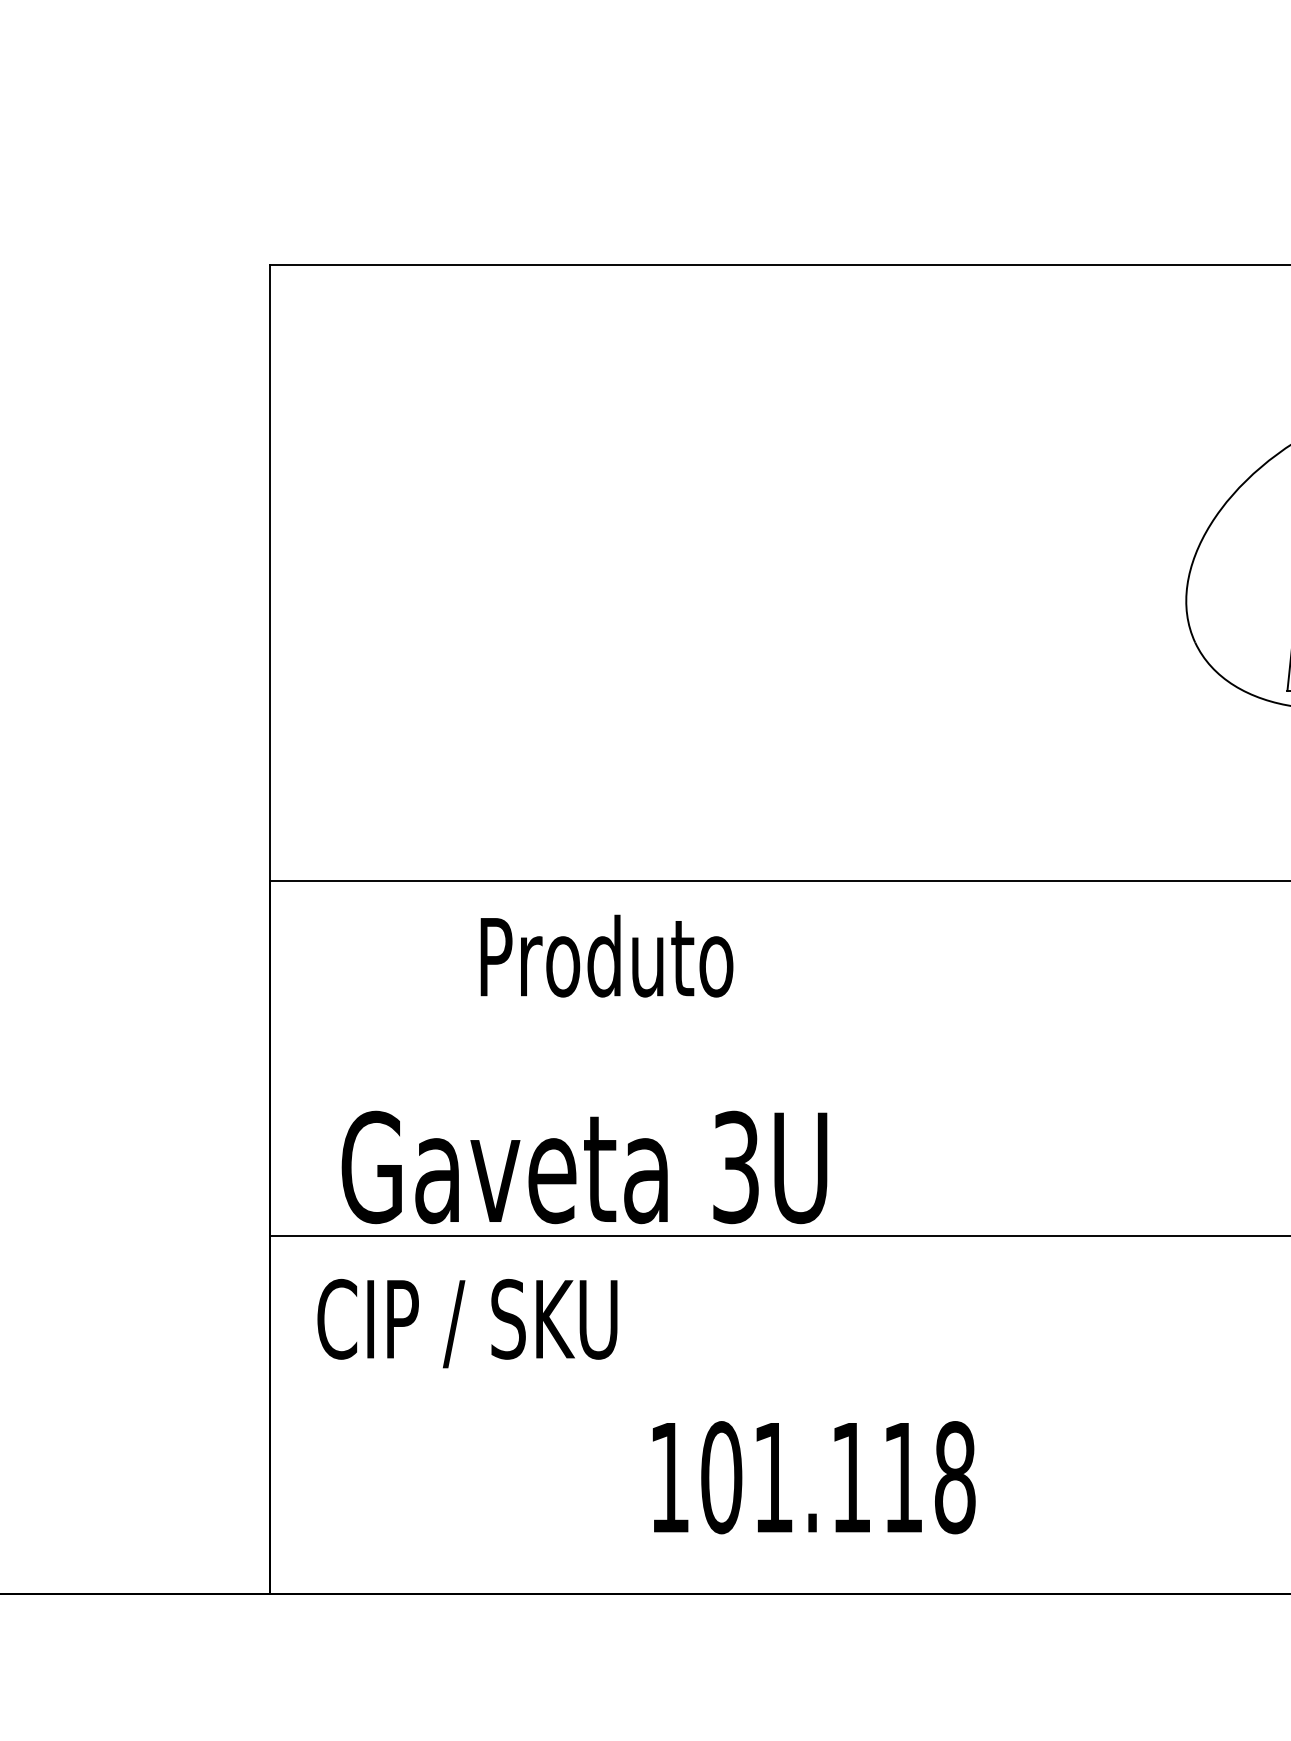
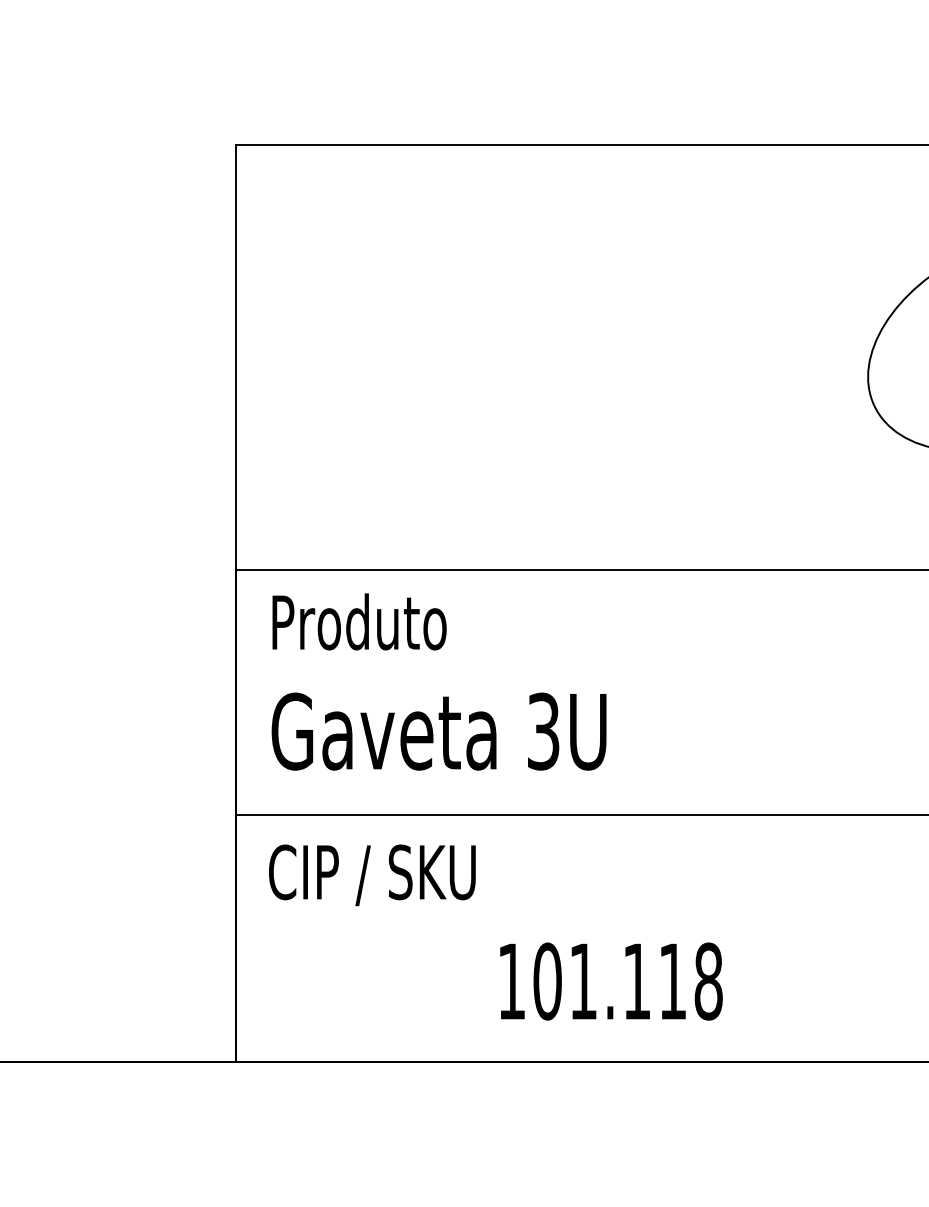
text: (606, 955) -> (359, 621), moved
text: (583, 1167) -> (438, 731), moved

